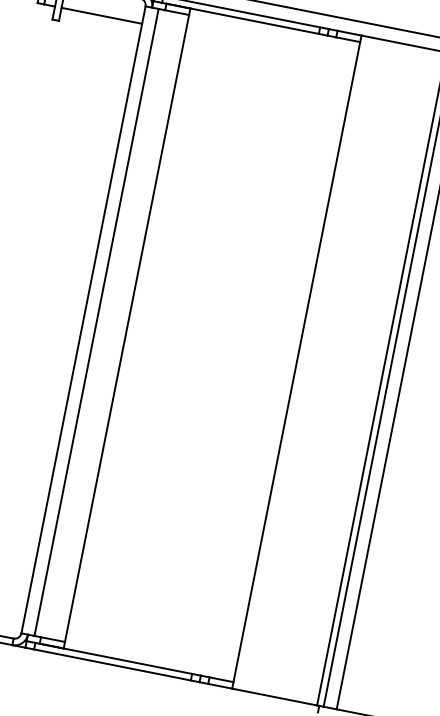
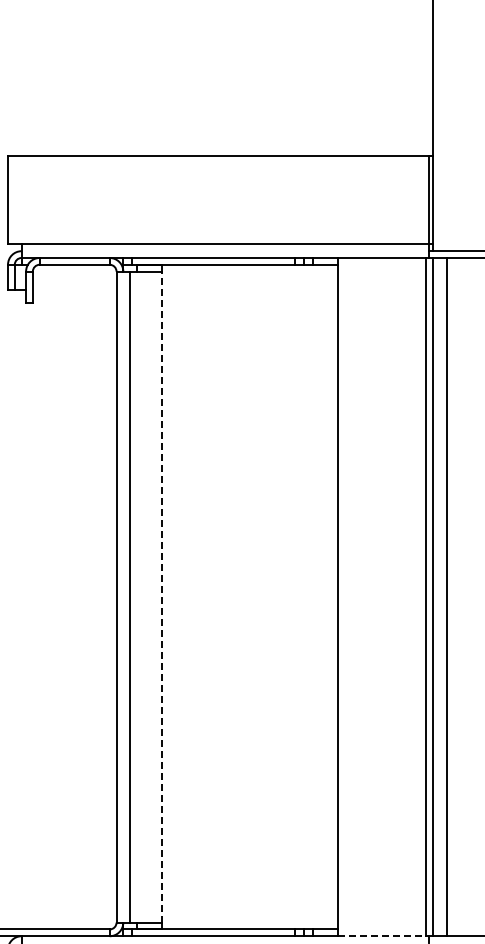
line: (101, 15) -> (74, 289), removed
line: (126, 328) -> (161, 597), solid -> dashed
line: (274, 697) -> (382, 936), solid -> dashed

